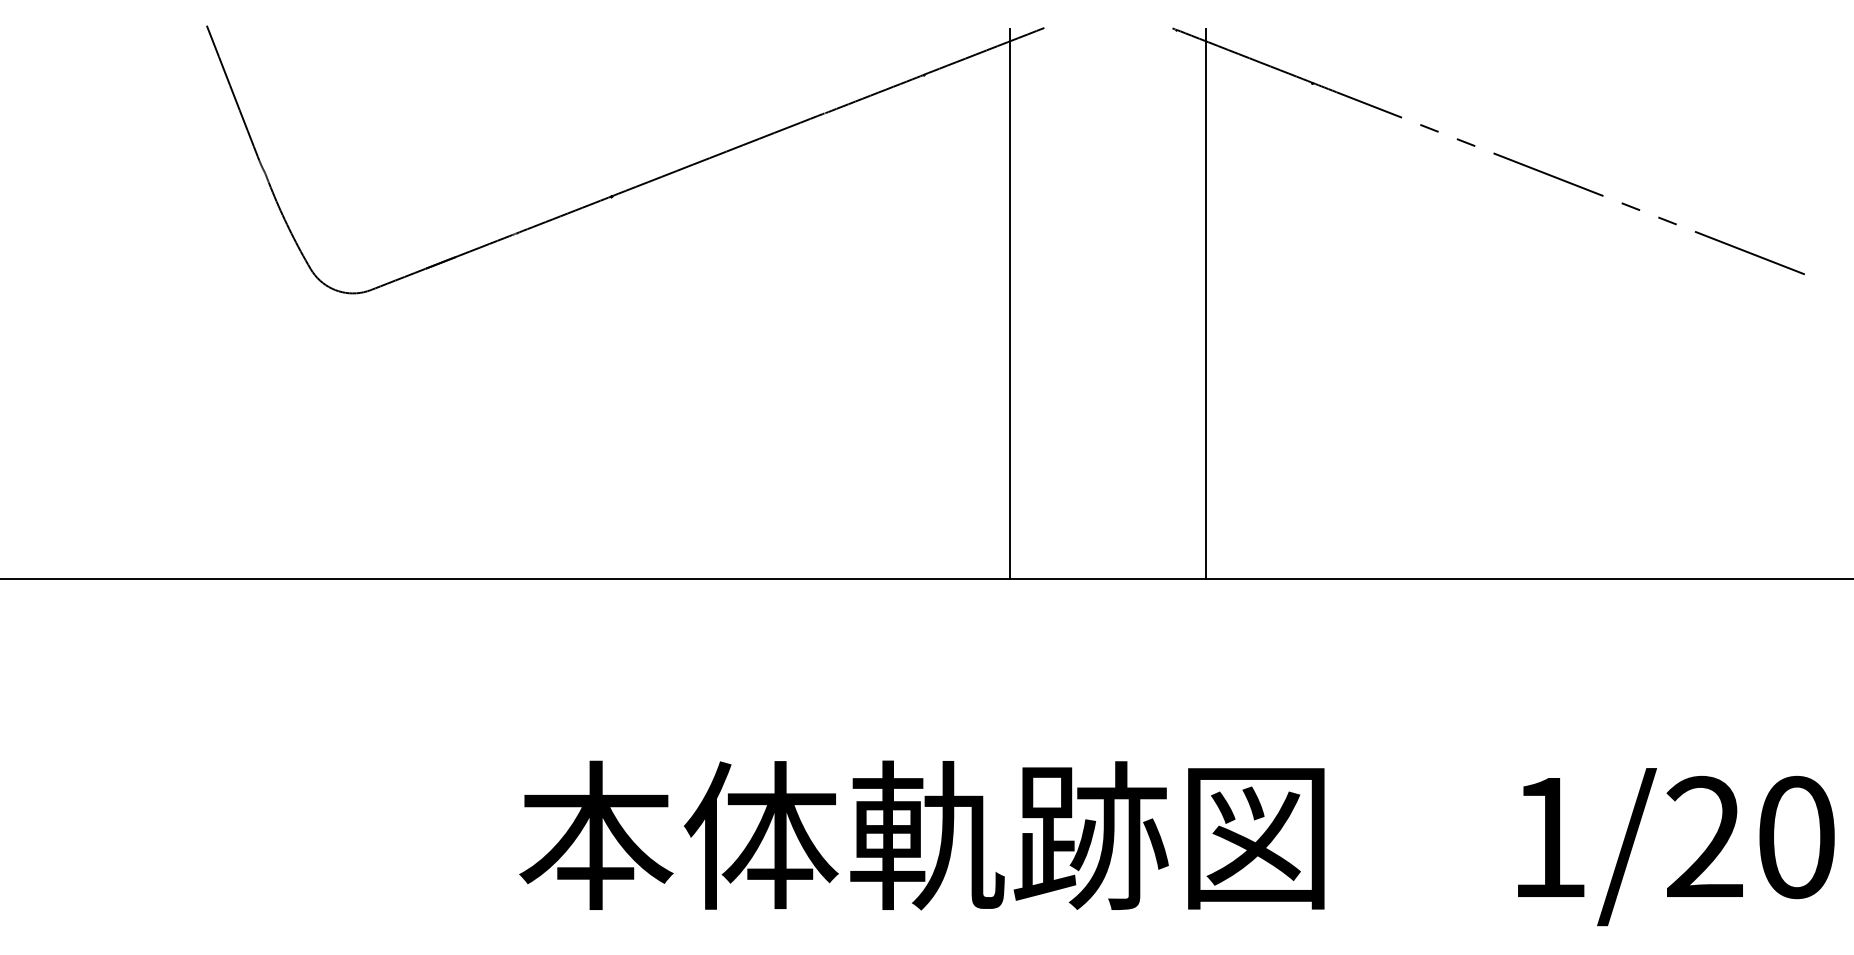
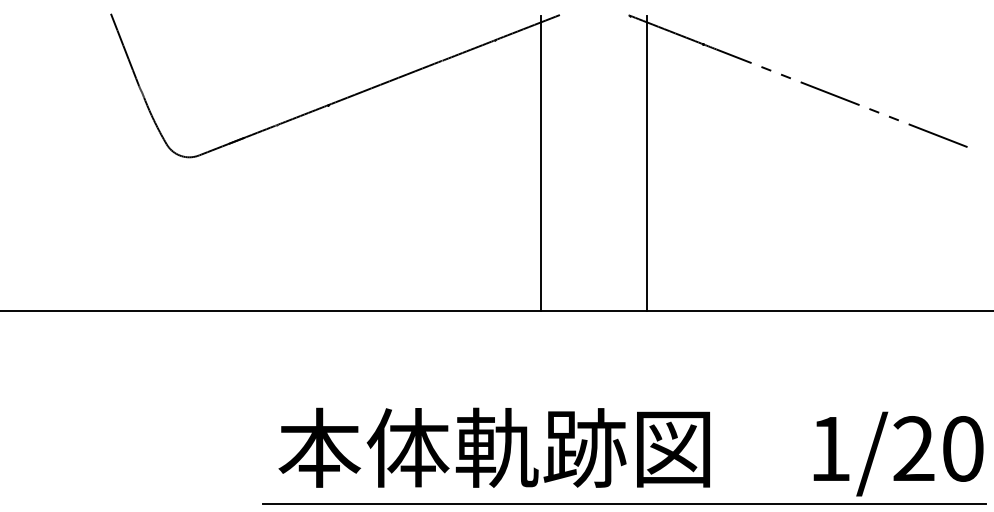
line: (1164, 939) -> (624, 503), added

